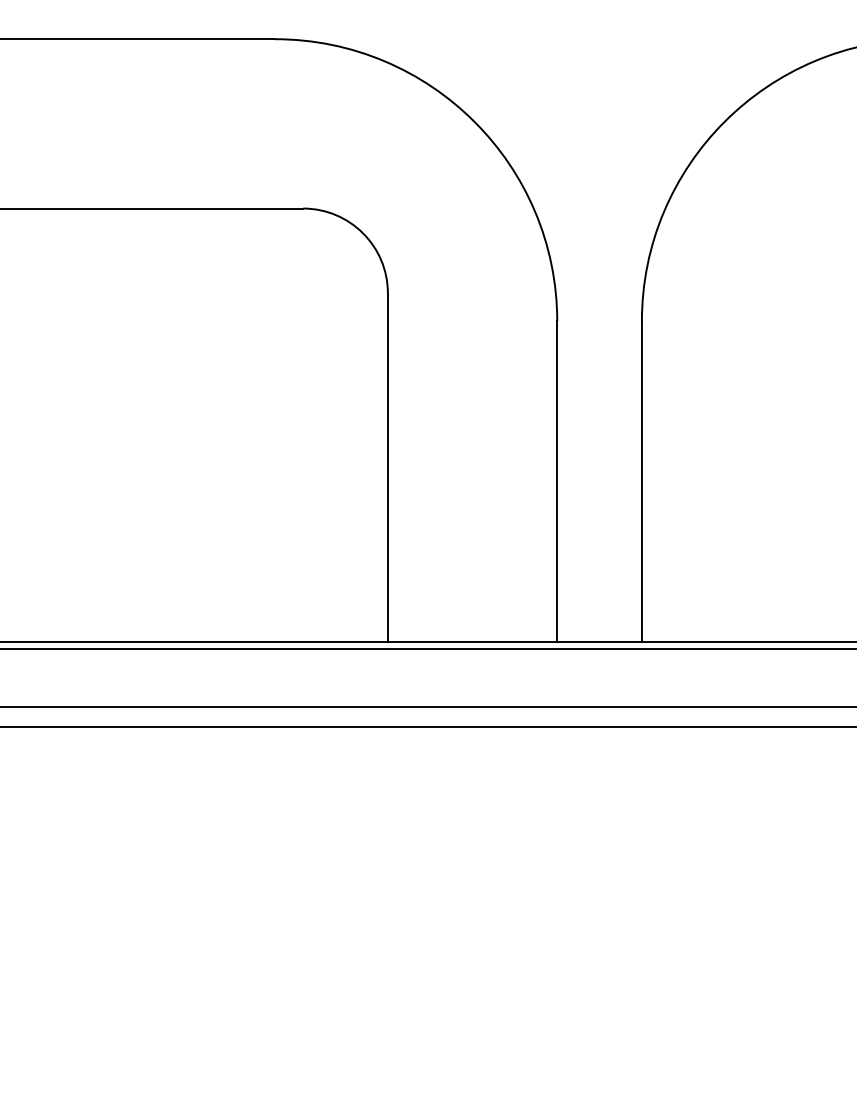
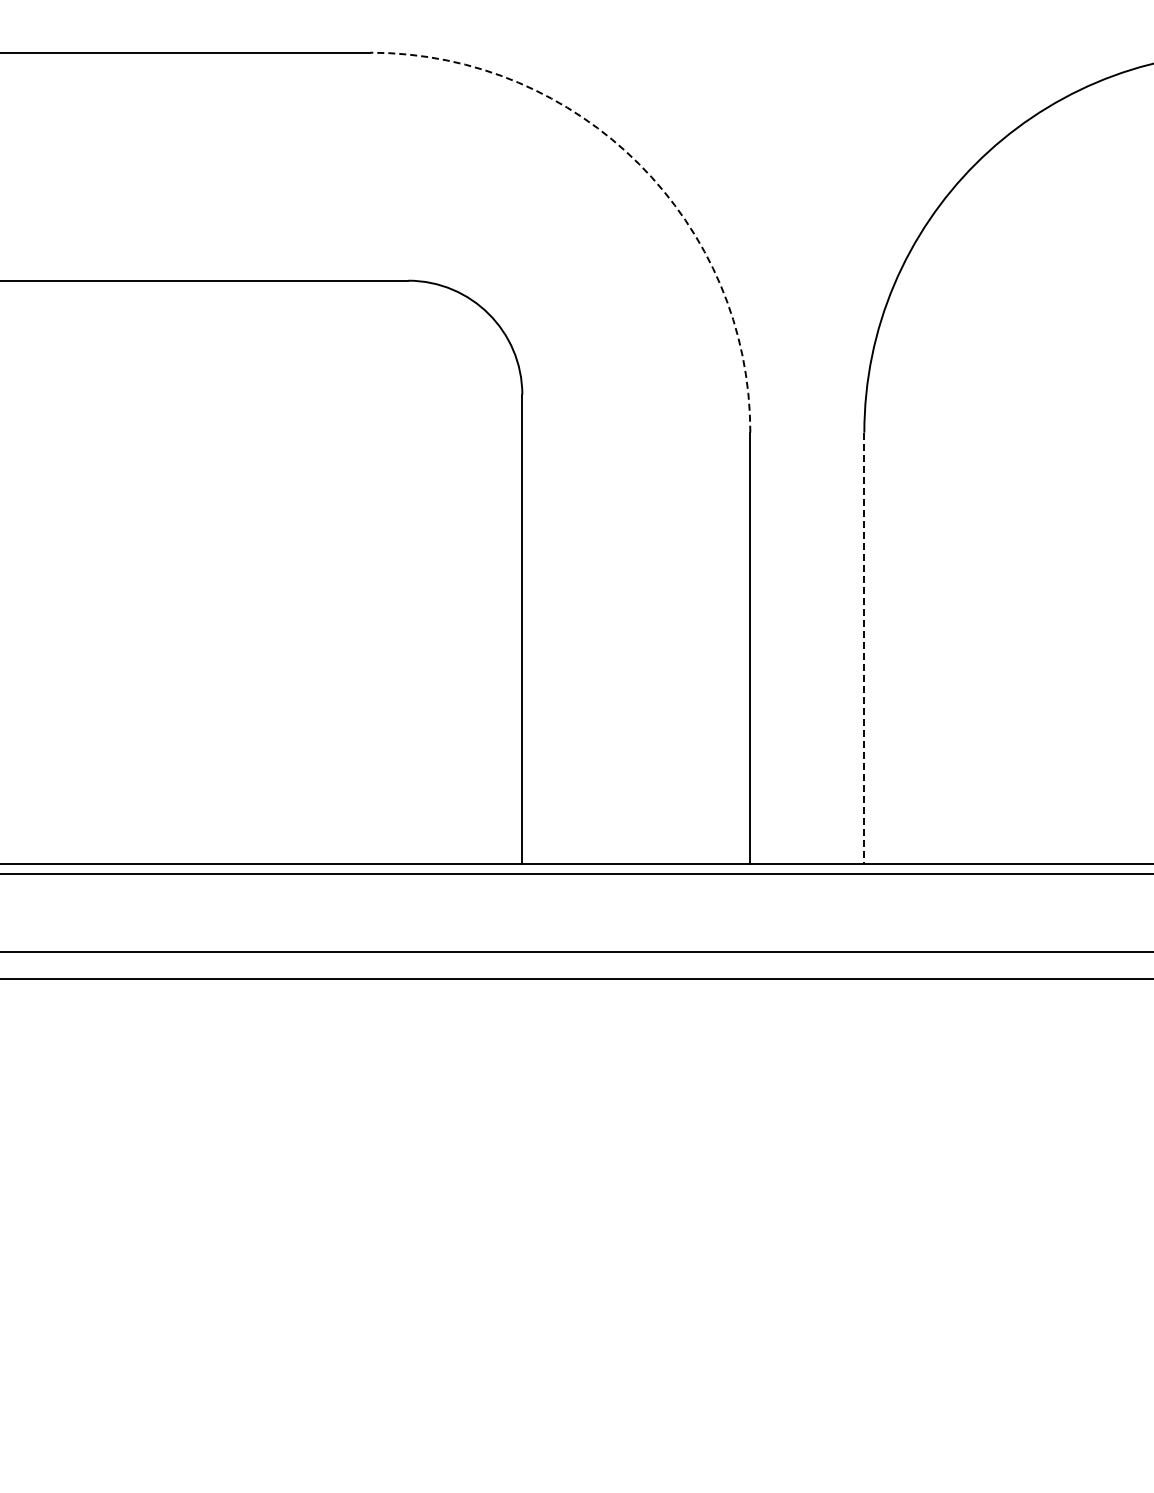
arc: (474, 122) -> (639, 164), solid -> dashed
line: (642, 481) -> (864, 648), solid -> dashed

